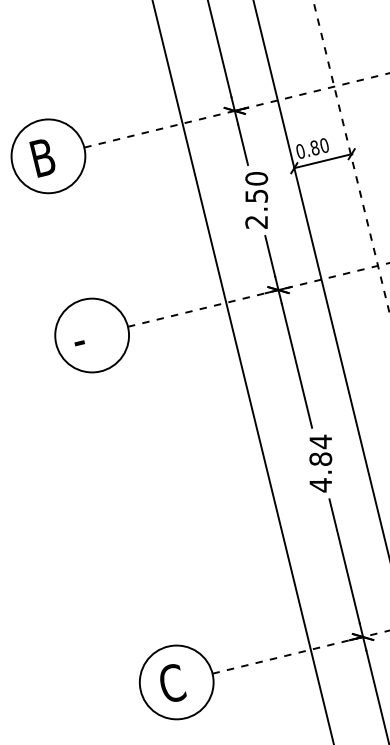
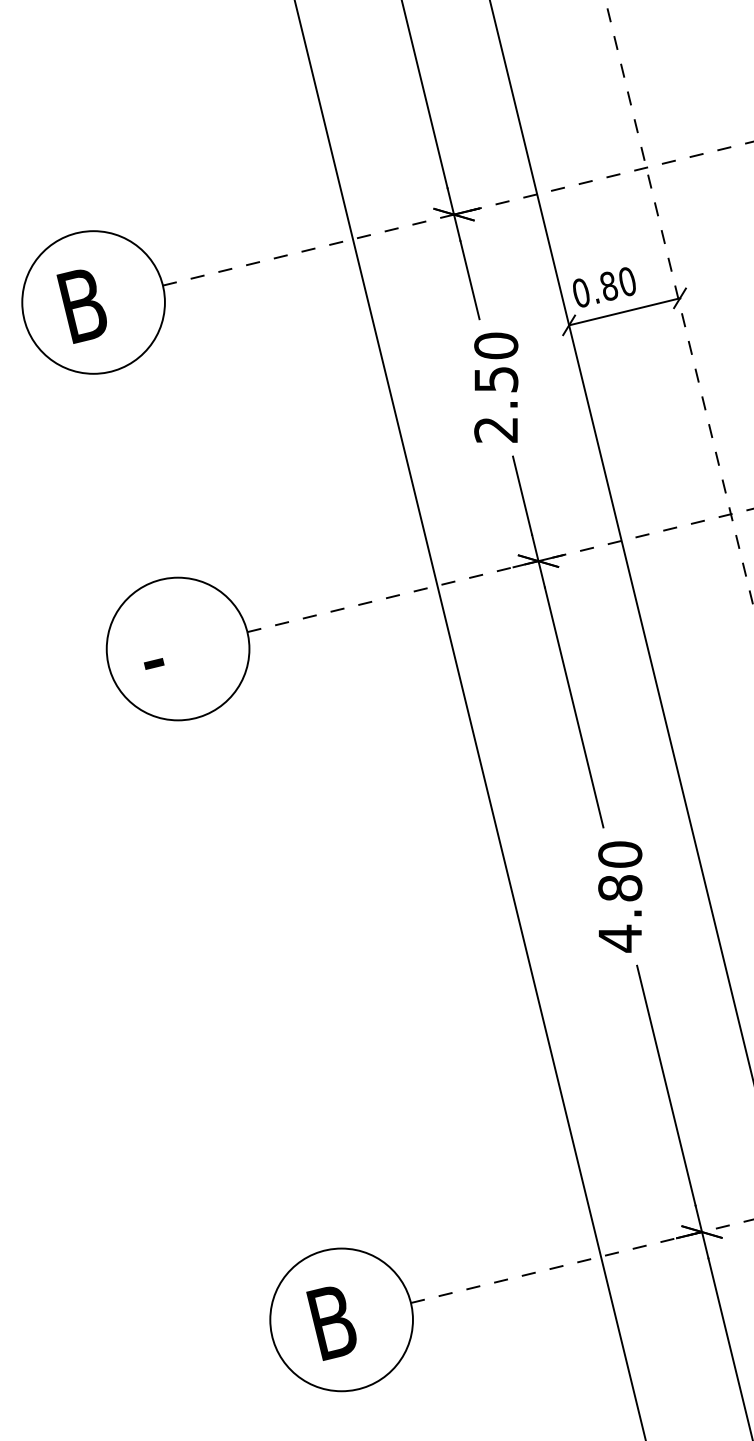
text: (320, 441) -> (619, 853), 4.84 -> 4.80
text: (172, 683) -> (333, 1321), C -> B

